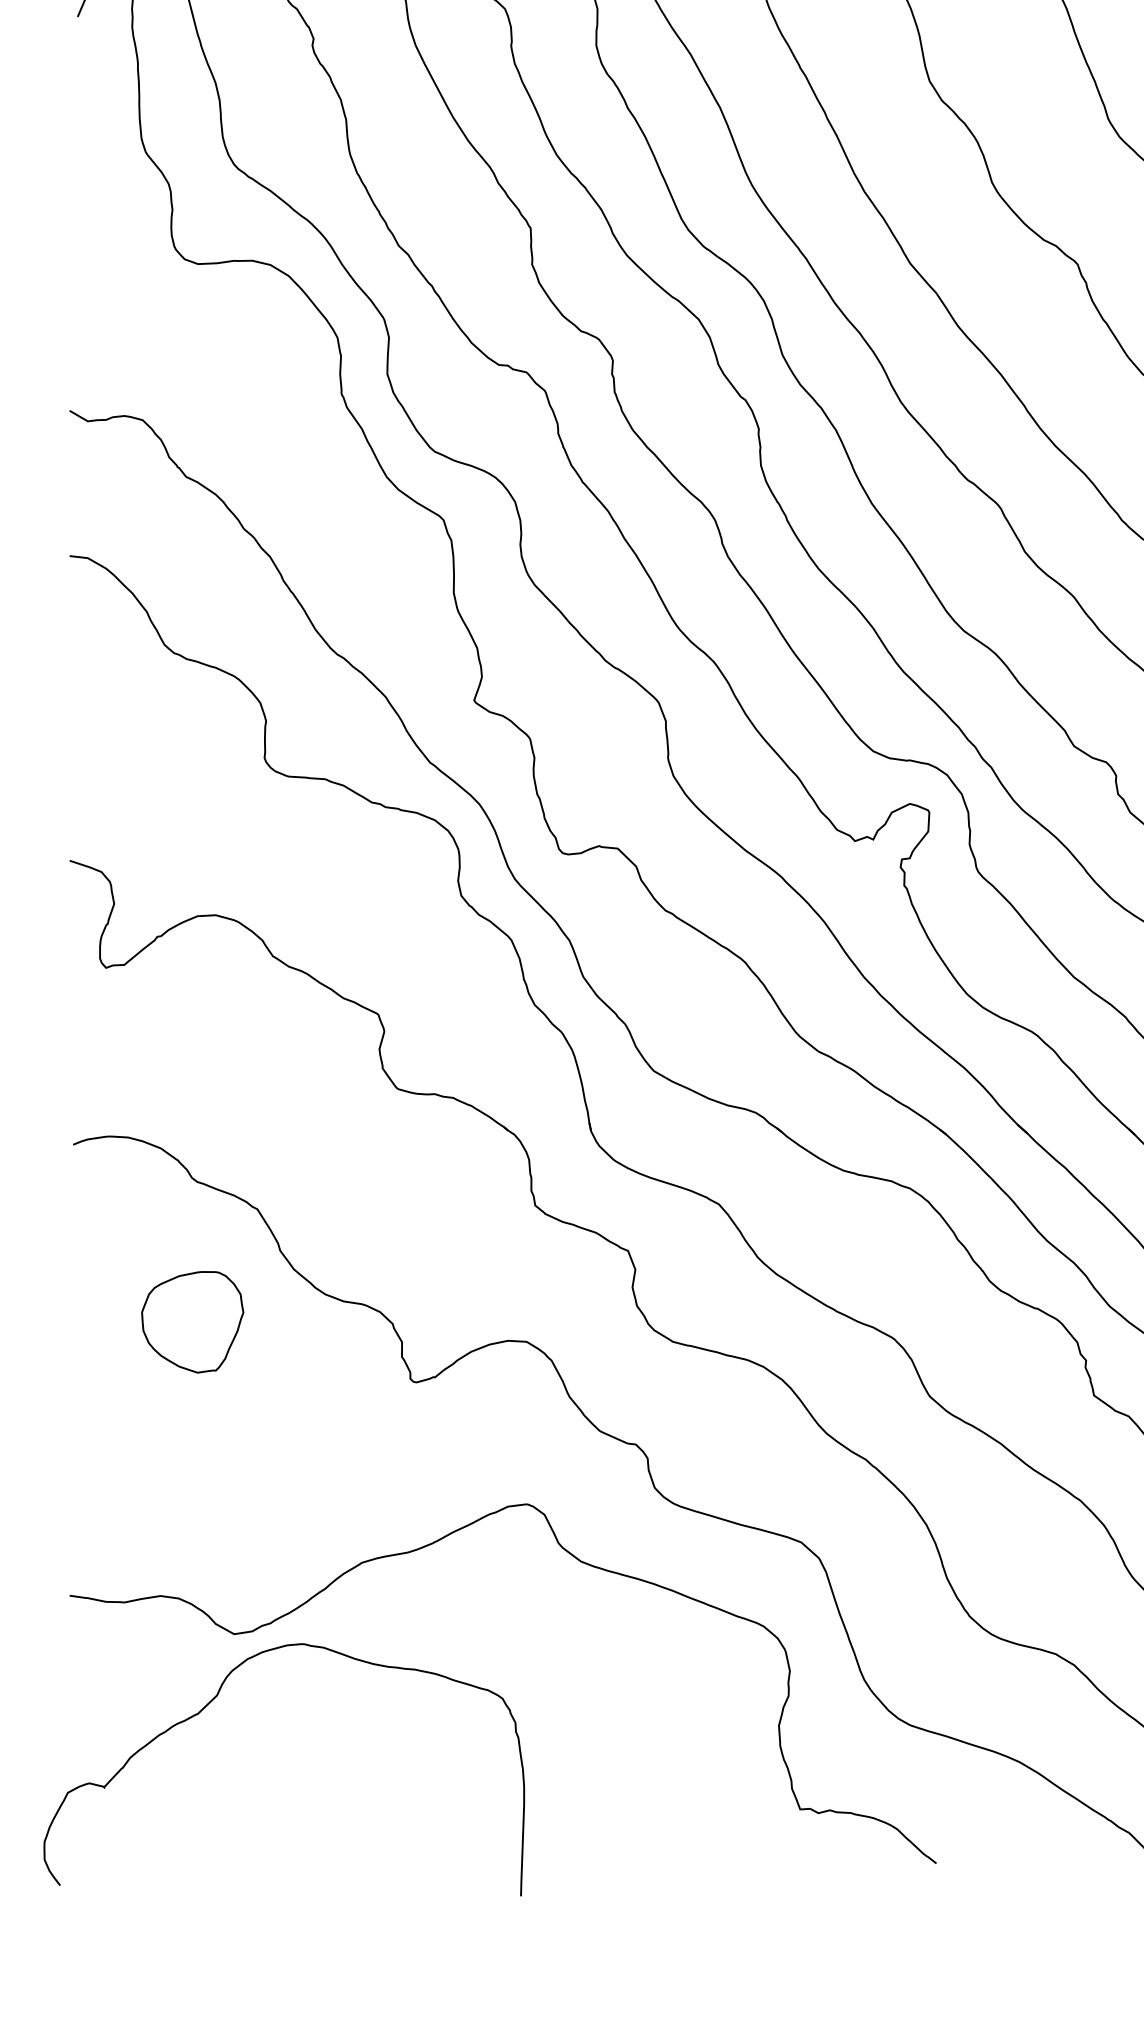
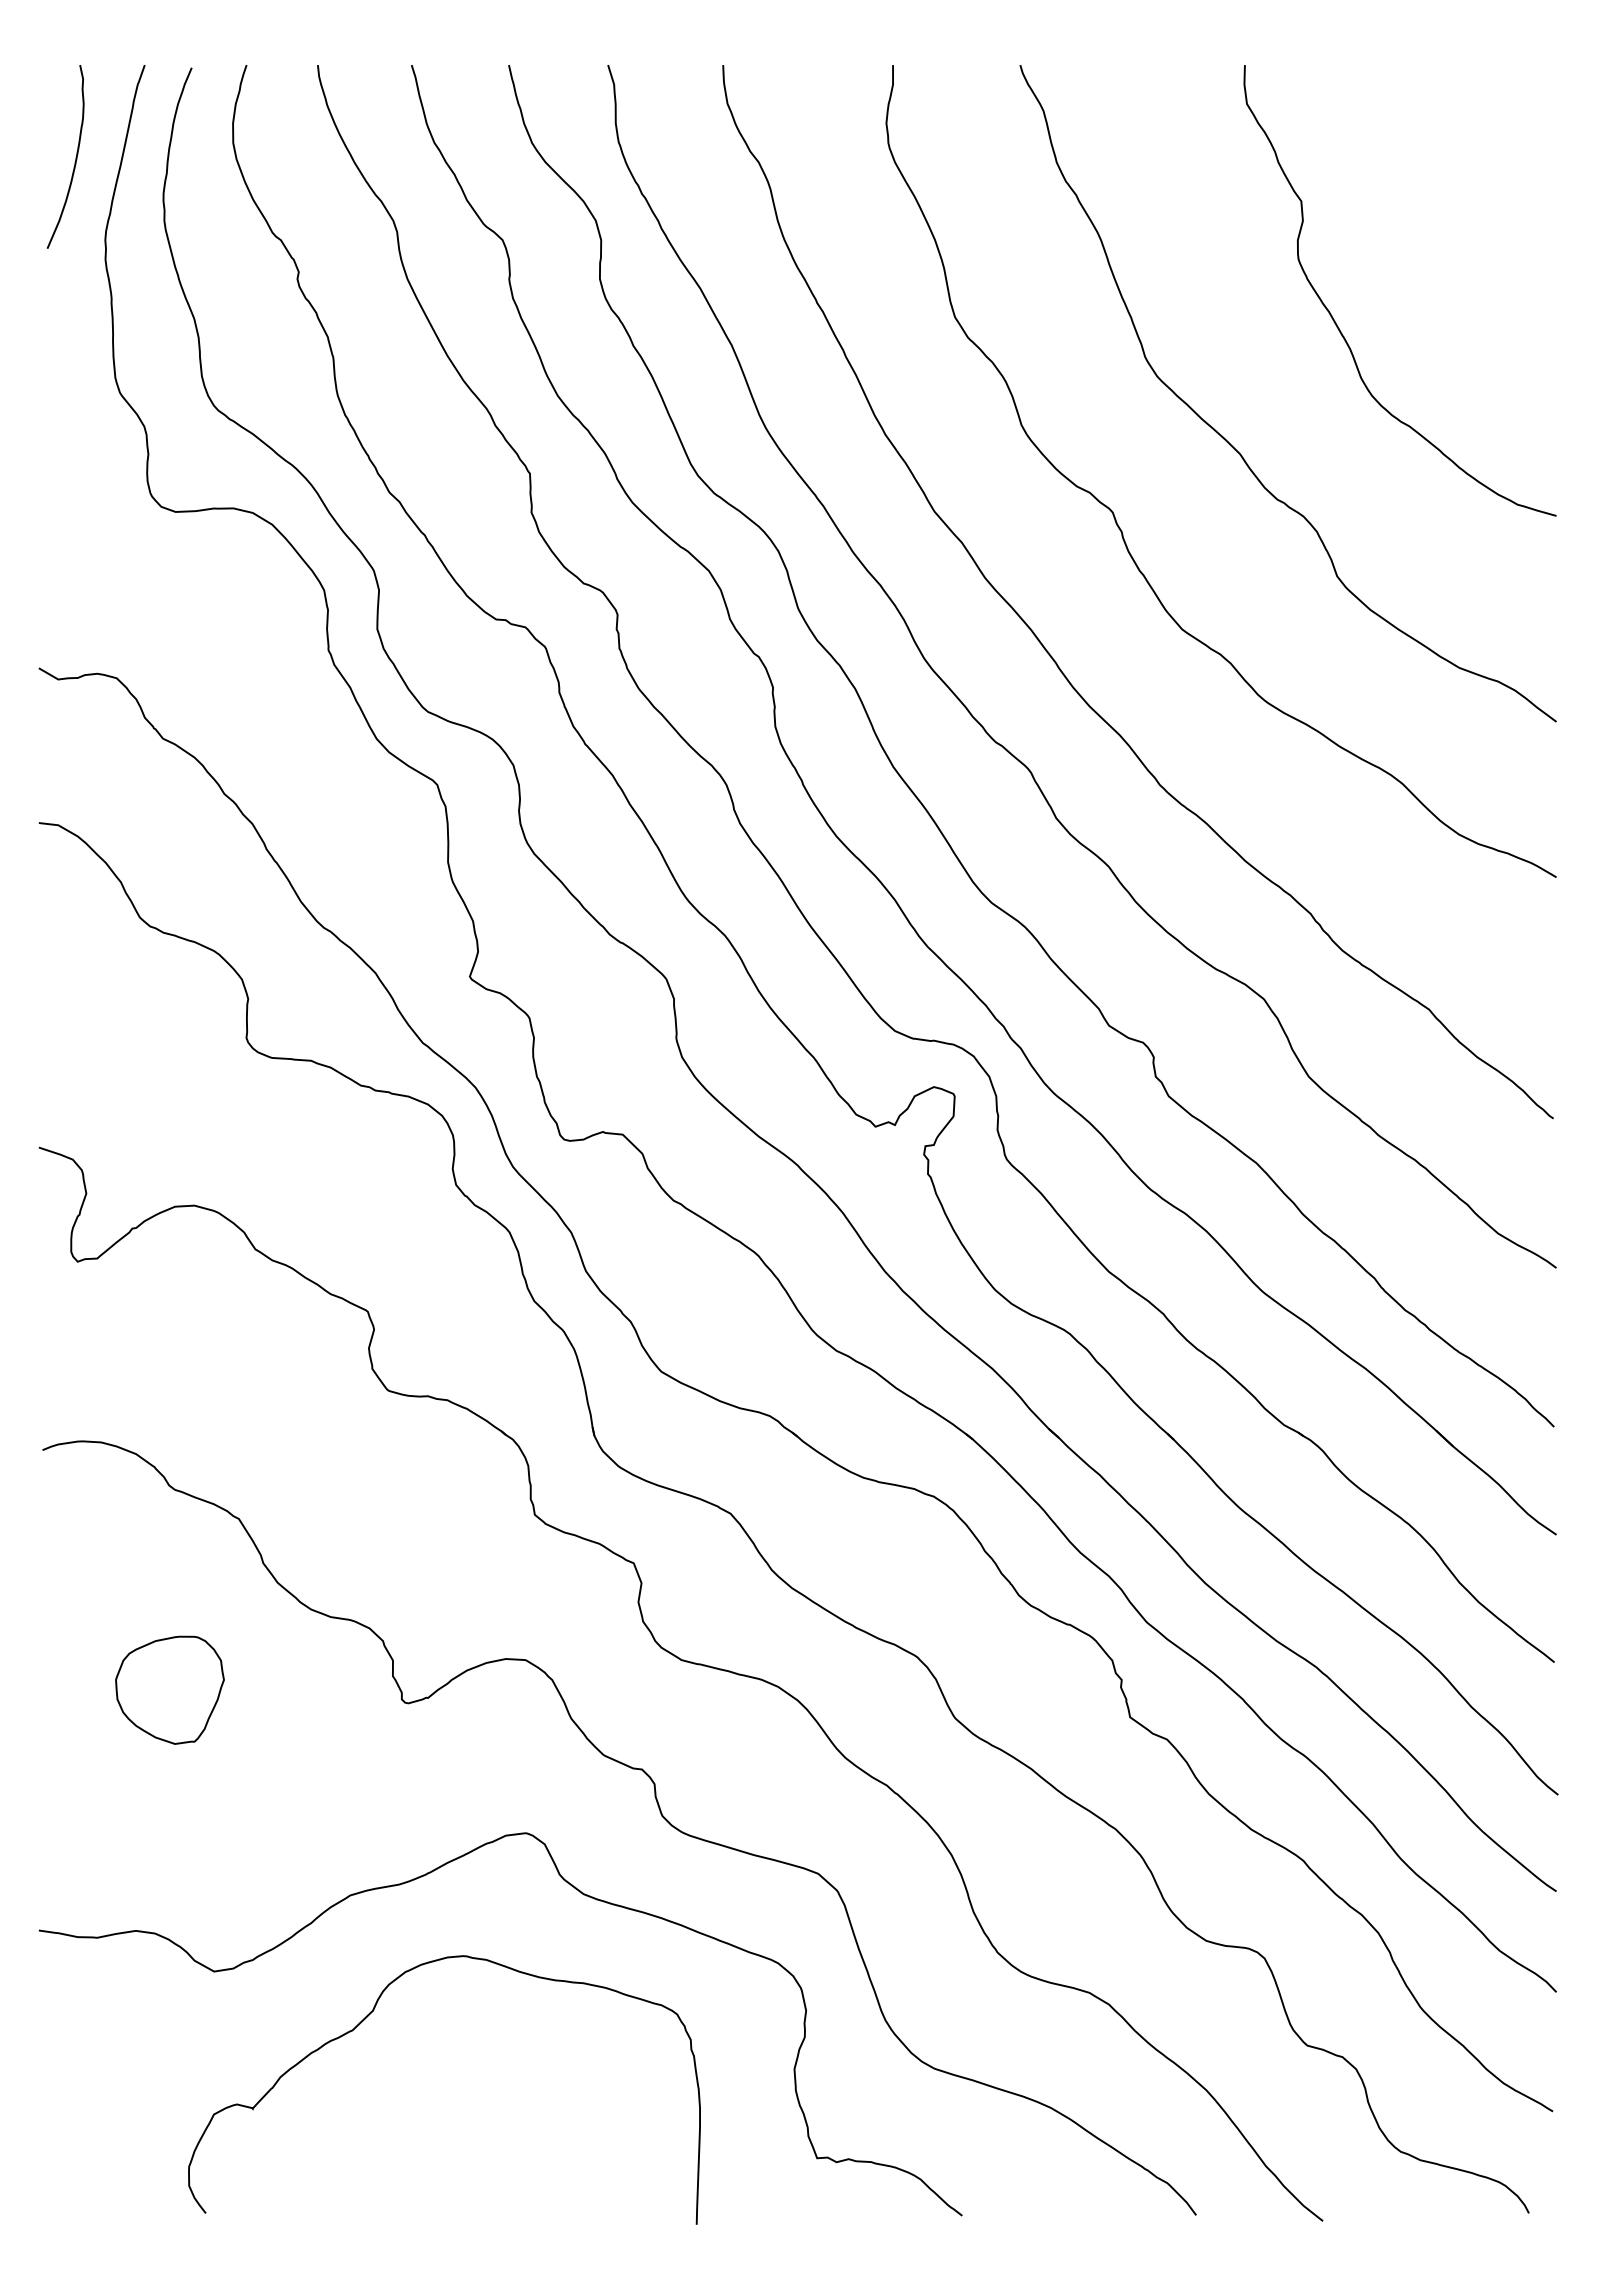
part: (192, 1321) -> (169, 1689), moved
curve: (214, 1698) -> (370, 2014), moved

